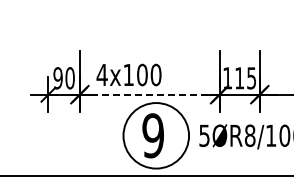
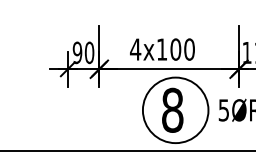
text: (128, 74) -> (161, 49), moved
line: (149, 94) -> (168, 69), dashed -> solid
text: (153, 135) -> (172, 110), 9 -> 8

